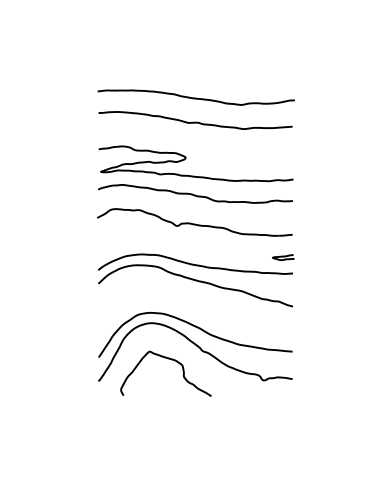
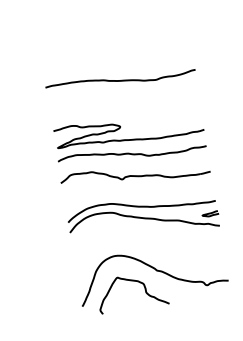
curve: (195, 121) -> (123, 98), removed
curve: (283, 257) -> (210, 214), moved
curve: (197, 328) -> (150, 254), removed

